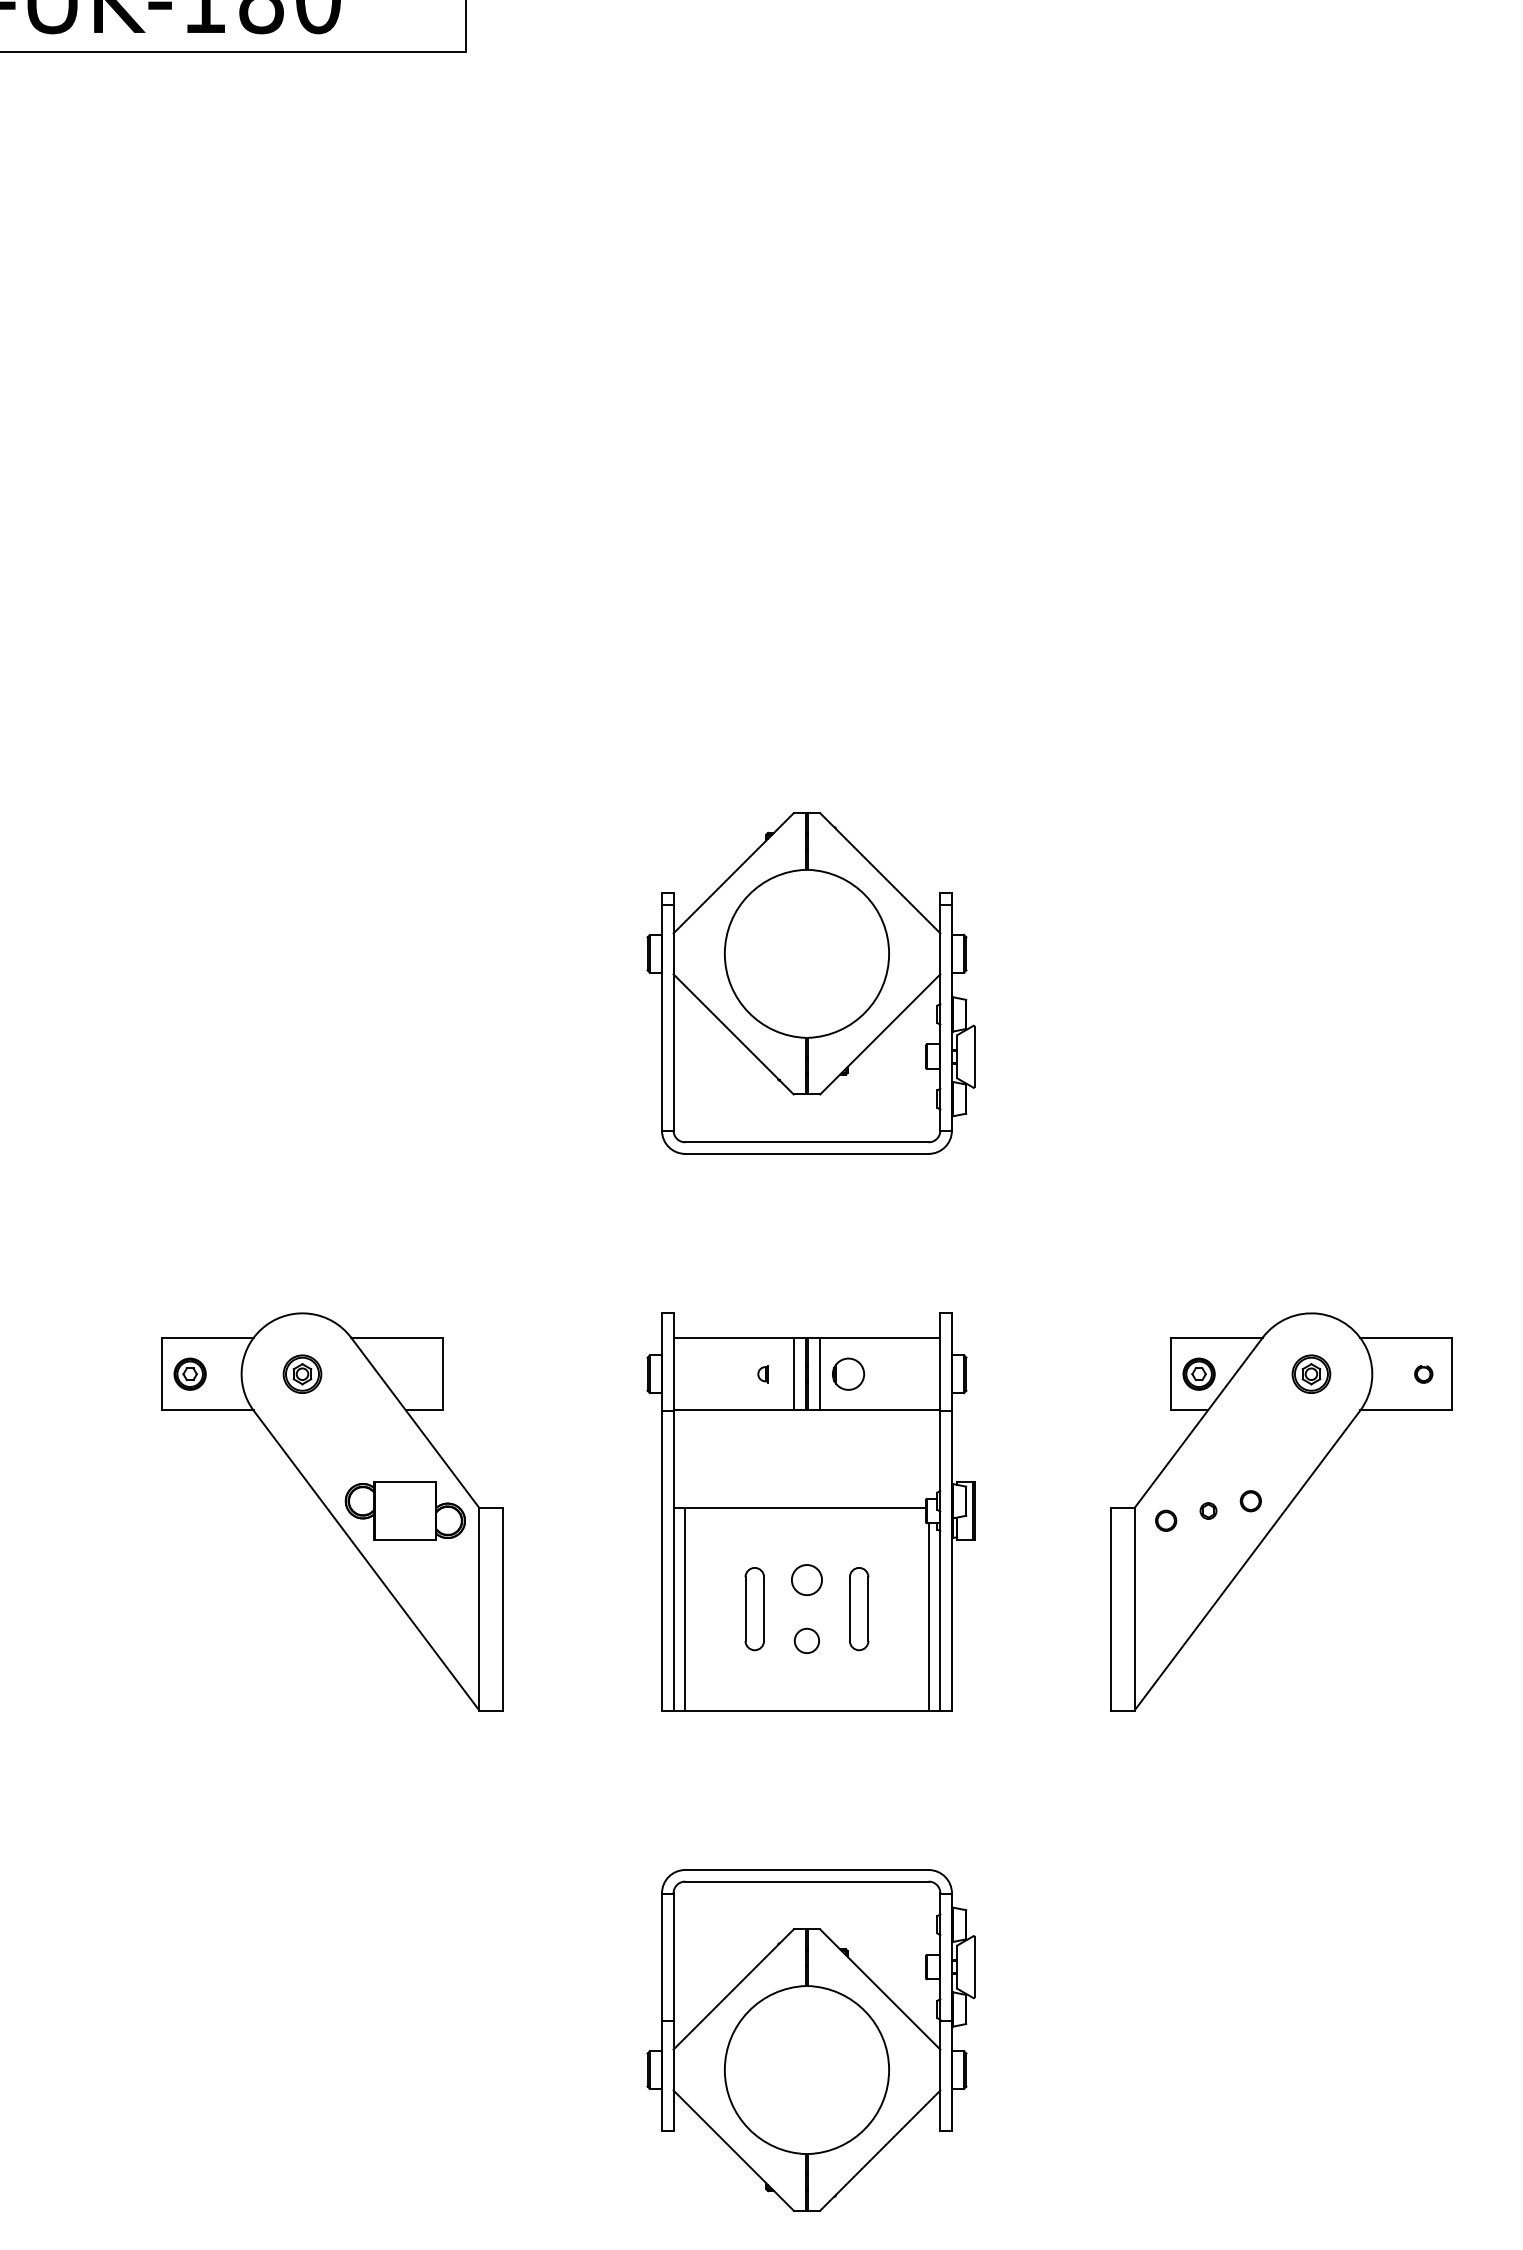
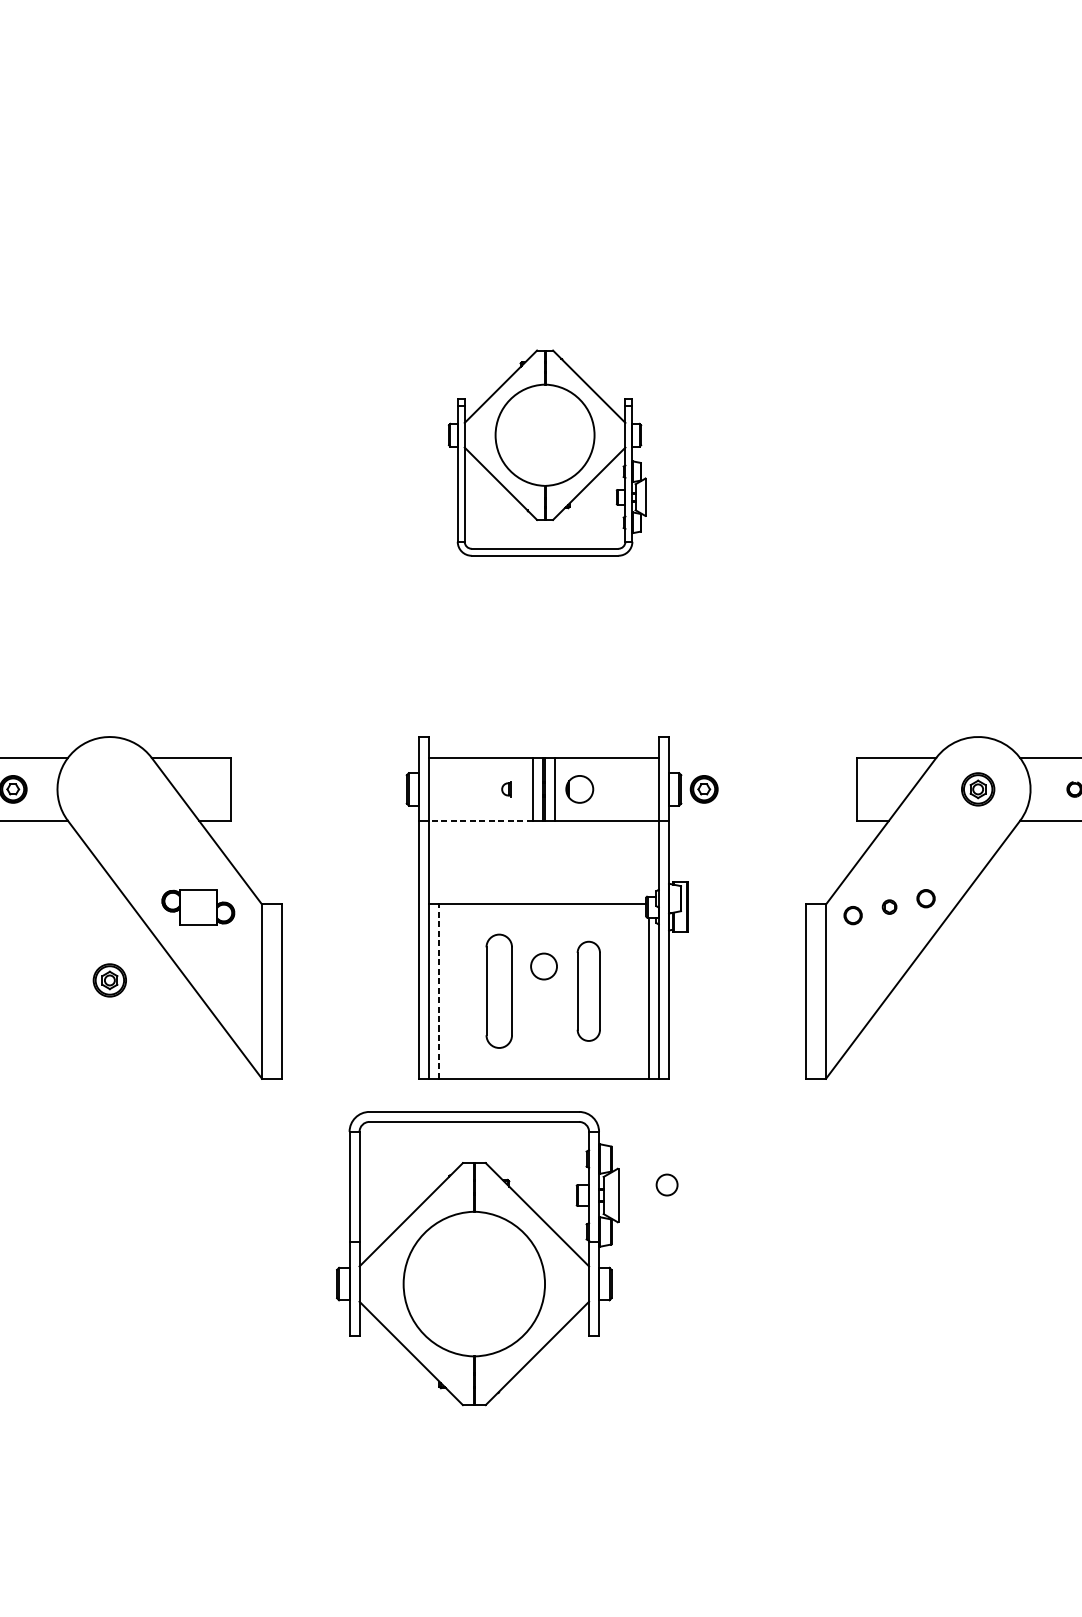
part: (810, 983) -> (547, 453), size x0.7
part: (302, 1373) -> (109, 979), moved
part: (1198, 1373) -> (703, 788), moved
line: (733, 1410) -> (480, 820), solid -> dashed
part: (404, 1510) -> (197, 906), size x0.7
line: (685, 1608) -> (439, 991), solid -> dashed
part: (754, 1609) -> (498, 991), size x1.6
part: (859, 1609) -> (589, 991), size x1.4
circle: (806, 1640) -> (666, 1184), moved
part: (810, 2040) -> (477, 1258), moved

